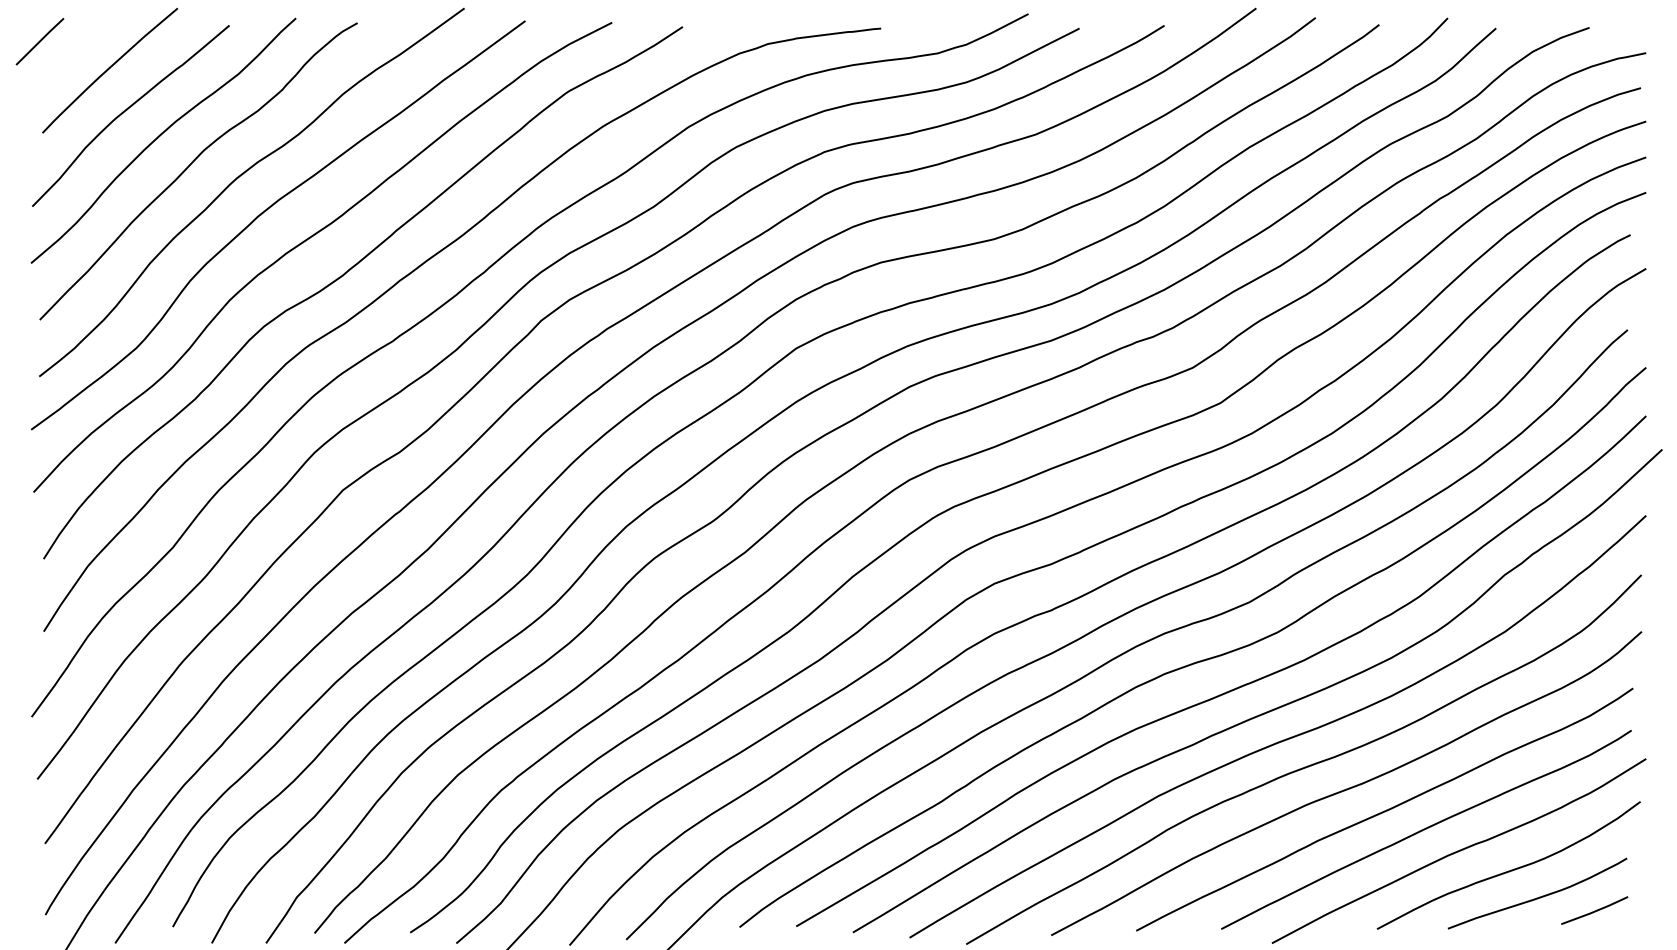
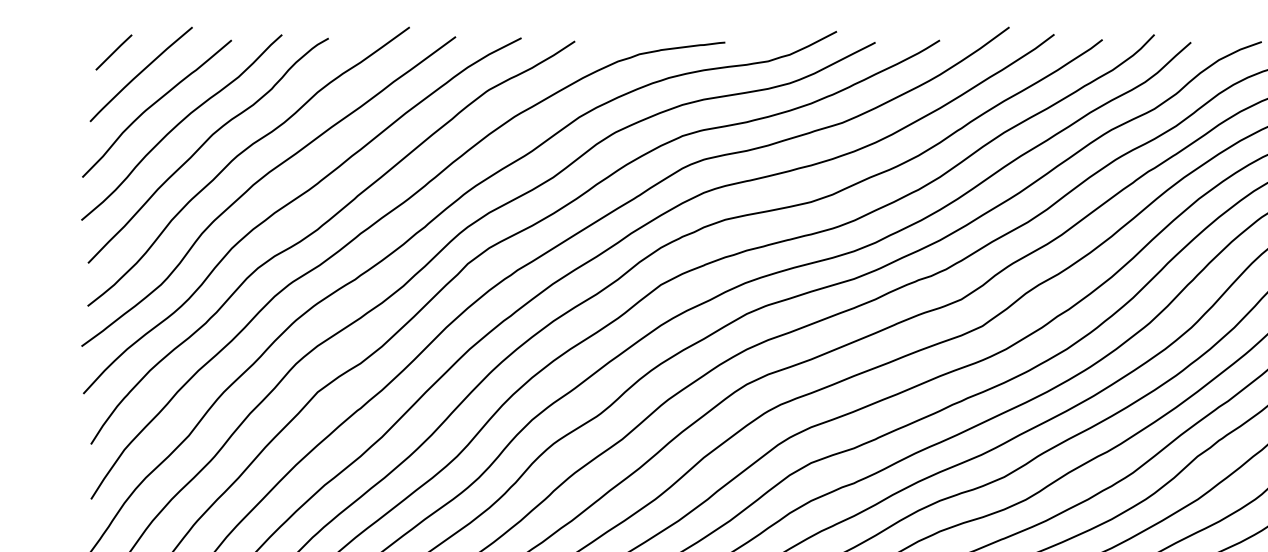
line: (39, 41) -> (113, 52), moved

